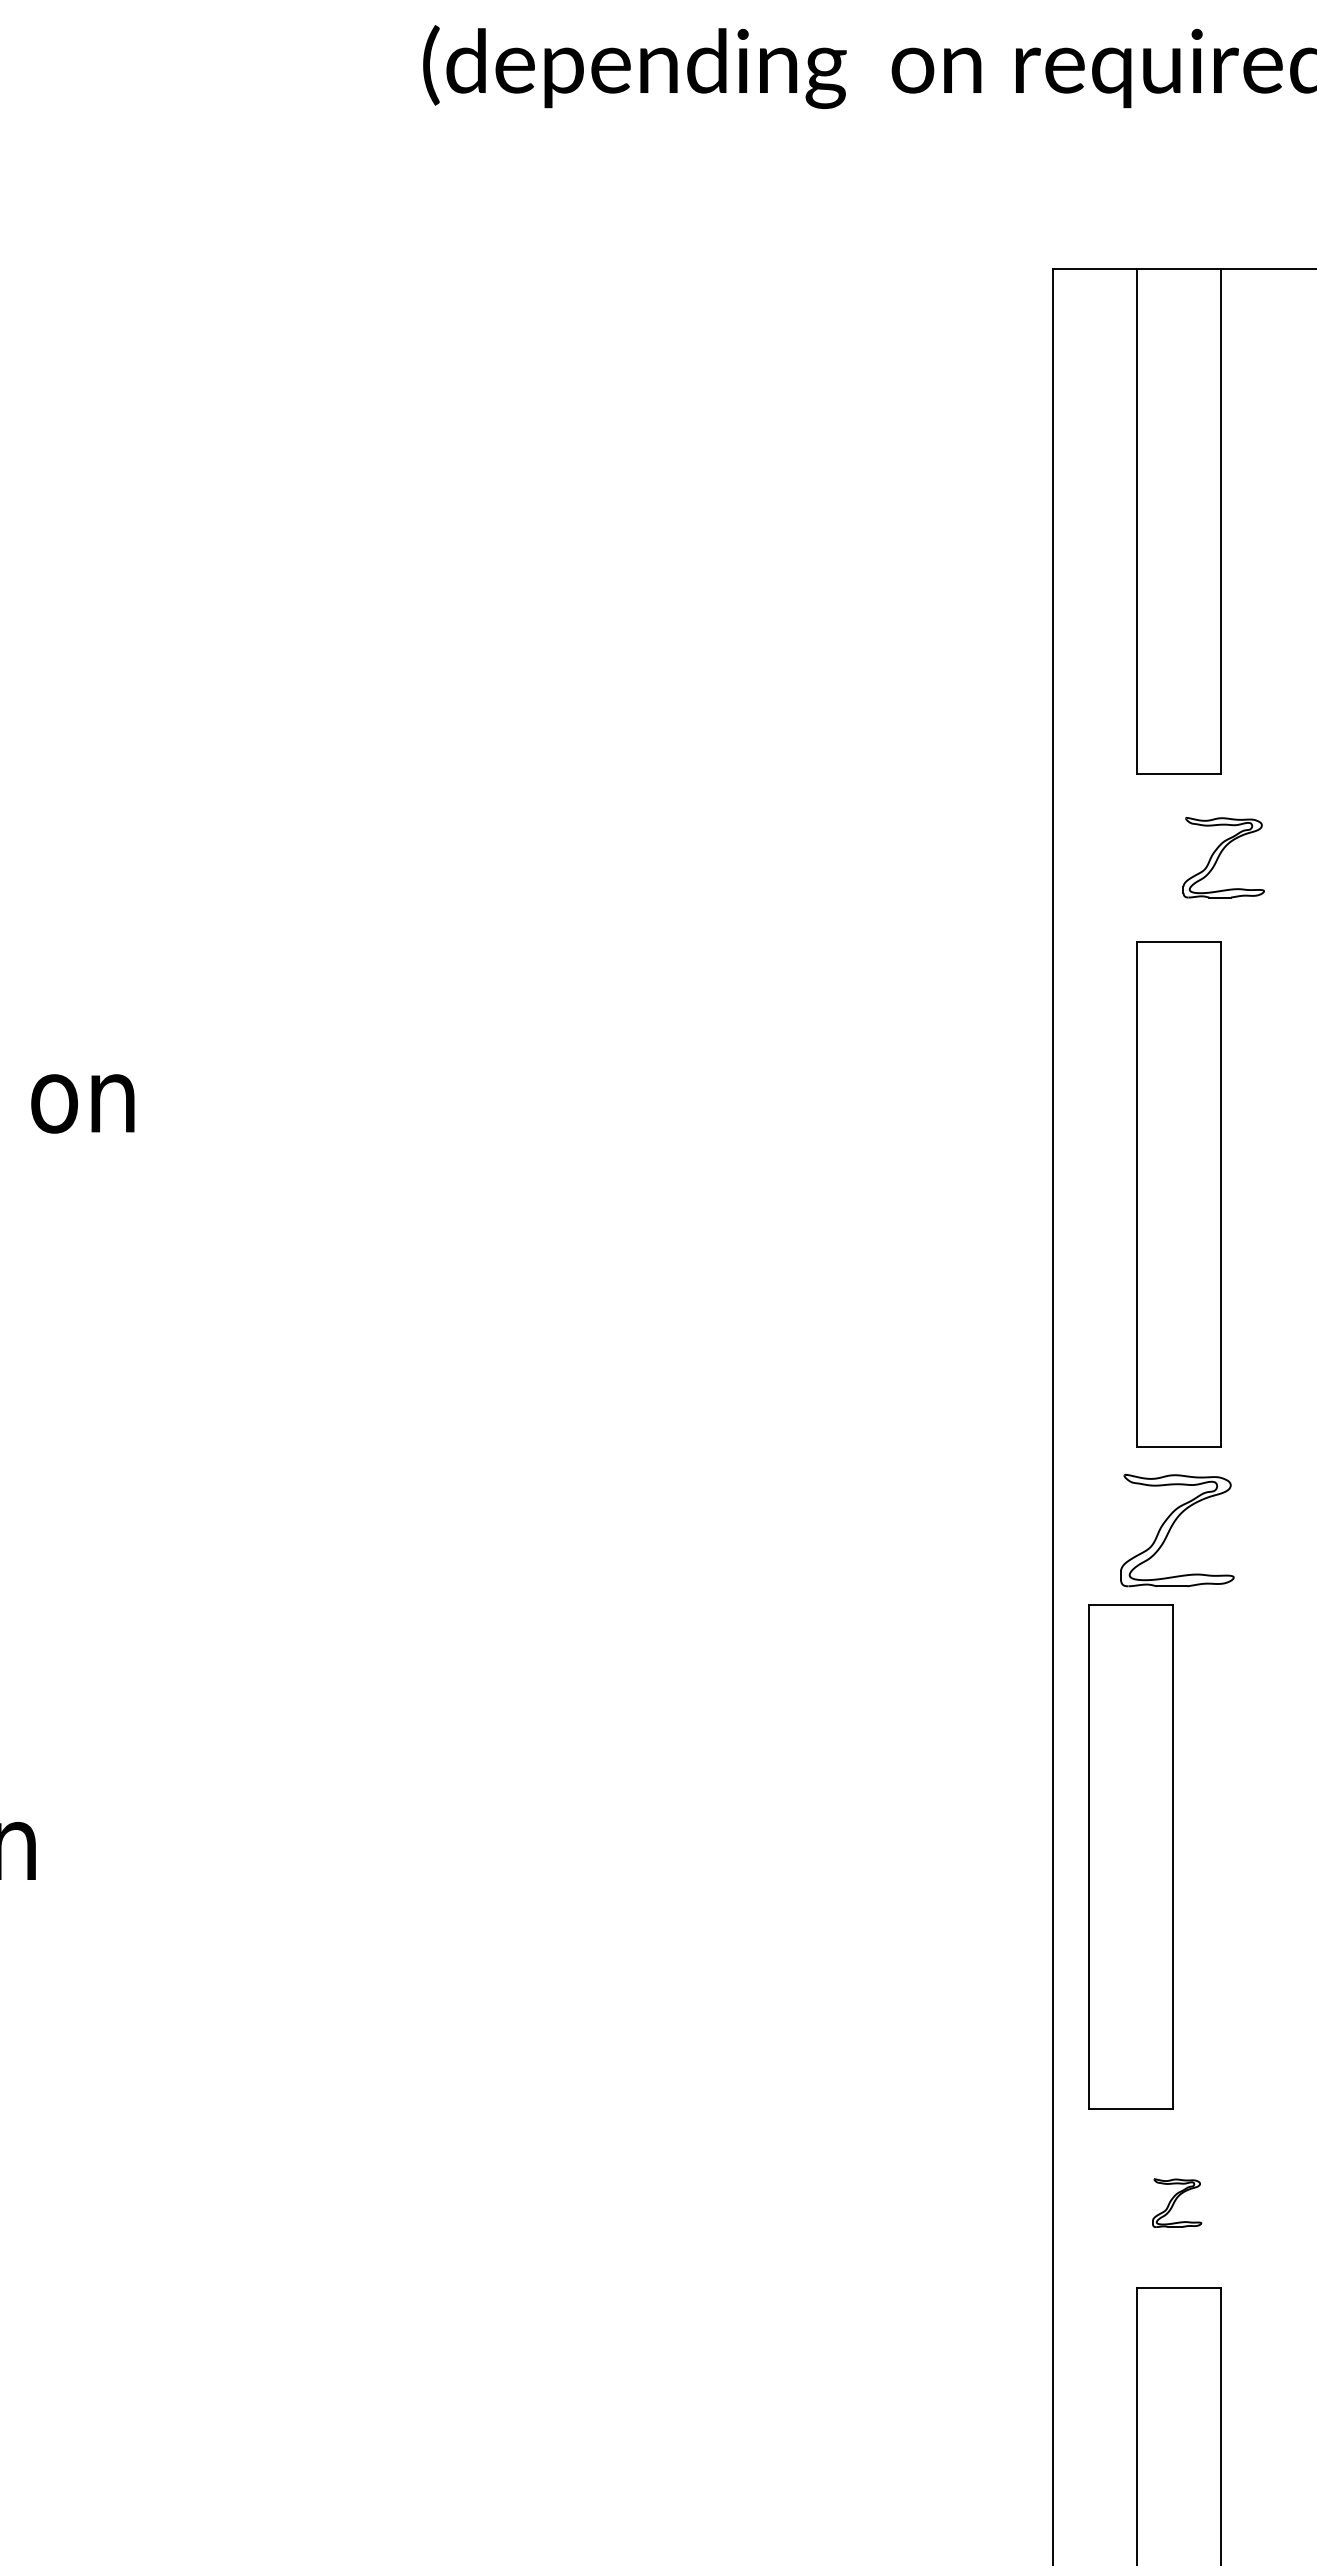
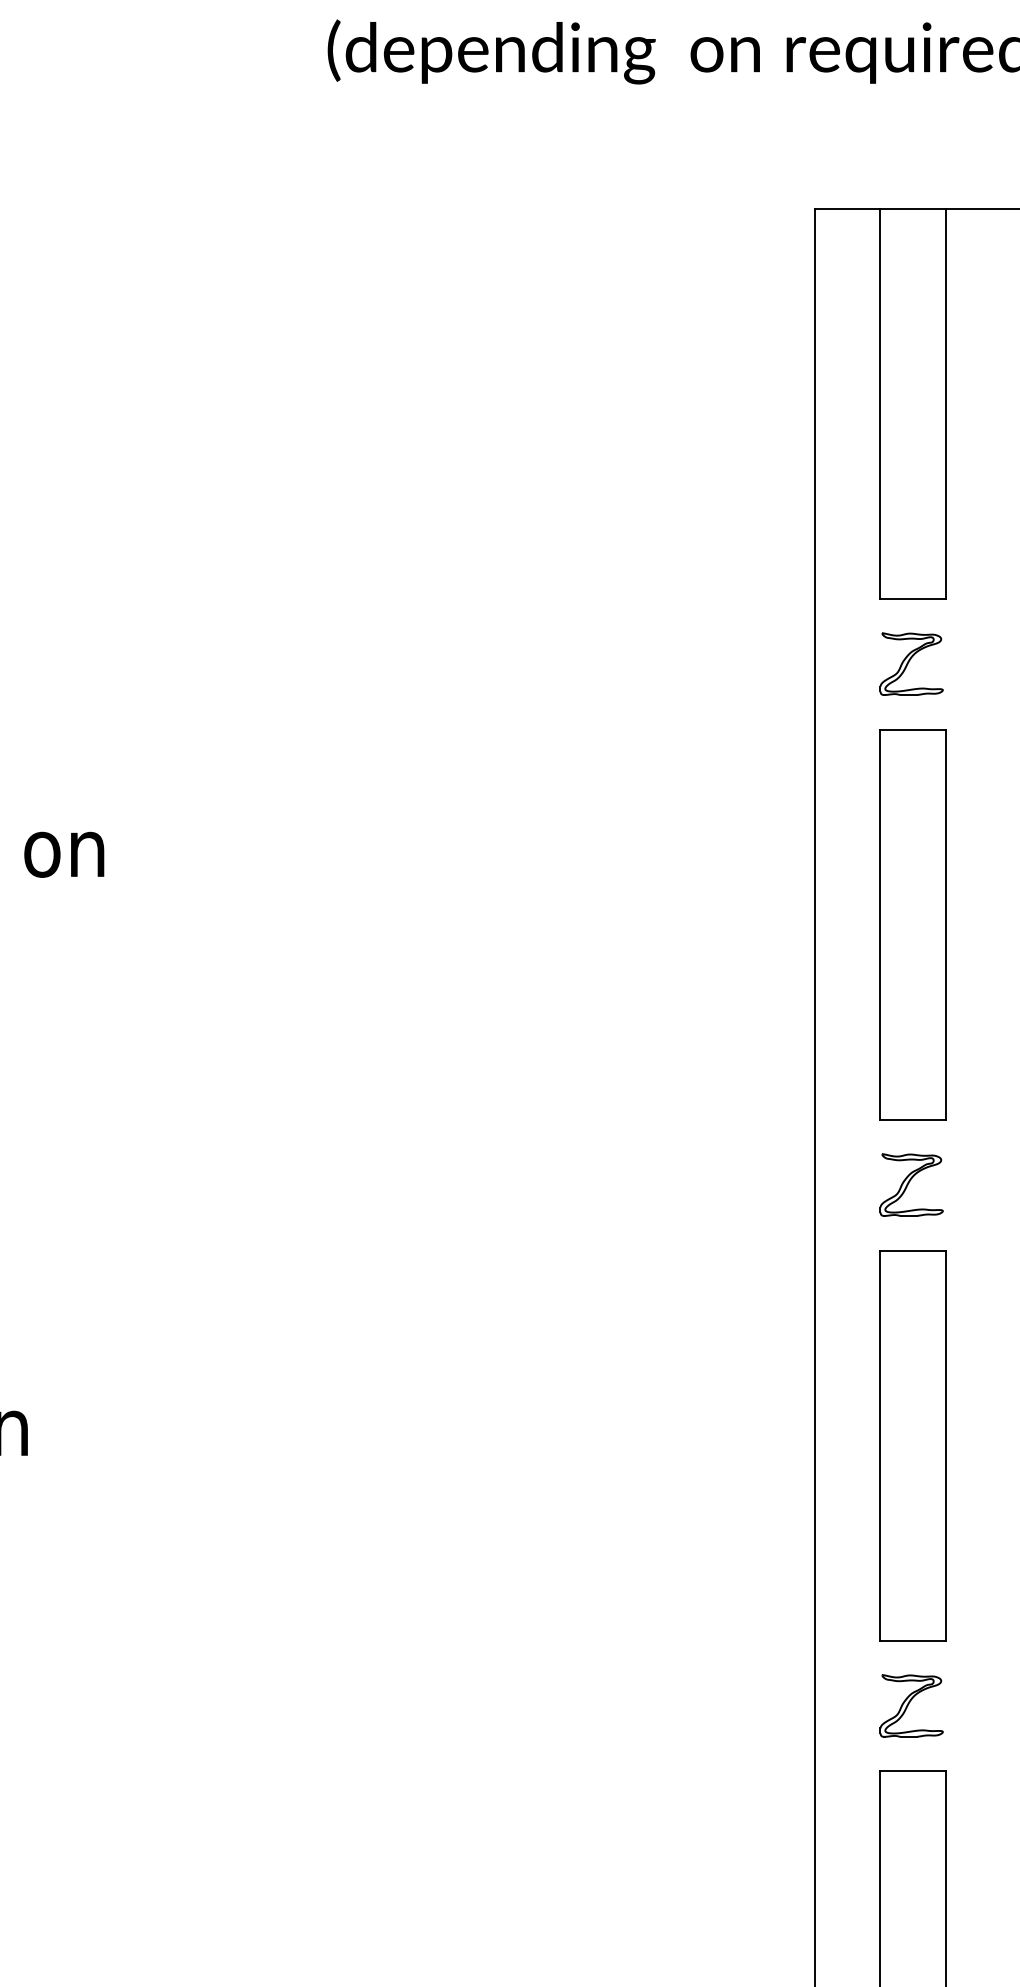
part: (1223, 856) -> (911, 663), moved
part: (1177, 1529) -> (911, 1184), size x0.71
part: (1130, 1856) -> (912, 1445), moved
part: (1177, 2202) -> (911, 1705), size x1.67

